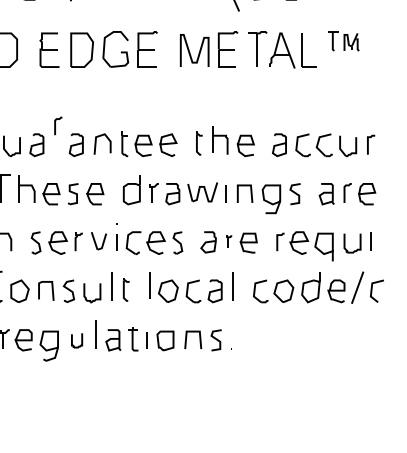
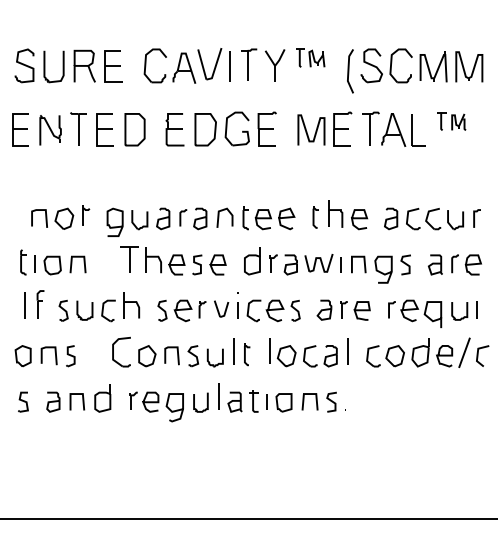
curve: (56, 125) -> (181, 217), moved
part: (228, 241) -> (343, 309), size x1.43
part: (76, 340) -> (200, 402), size x1.43

